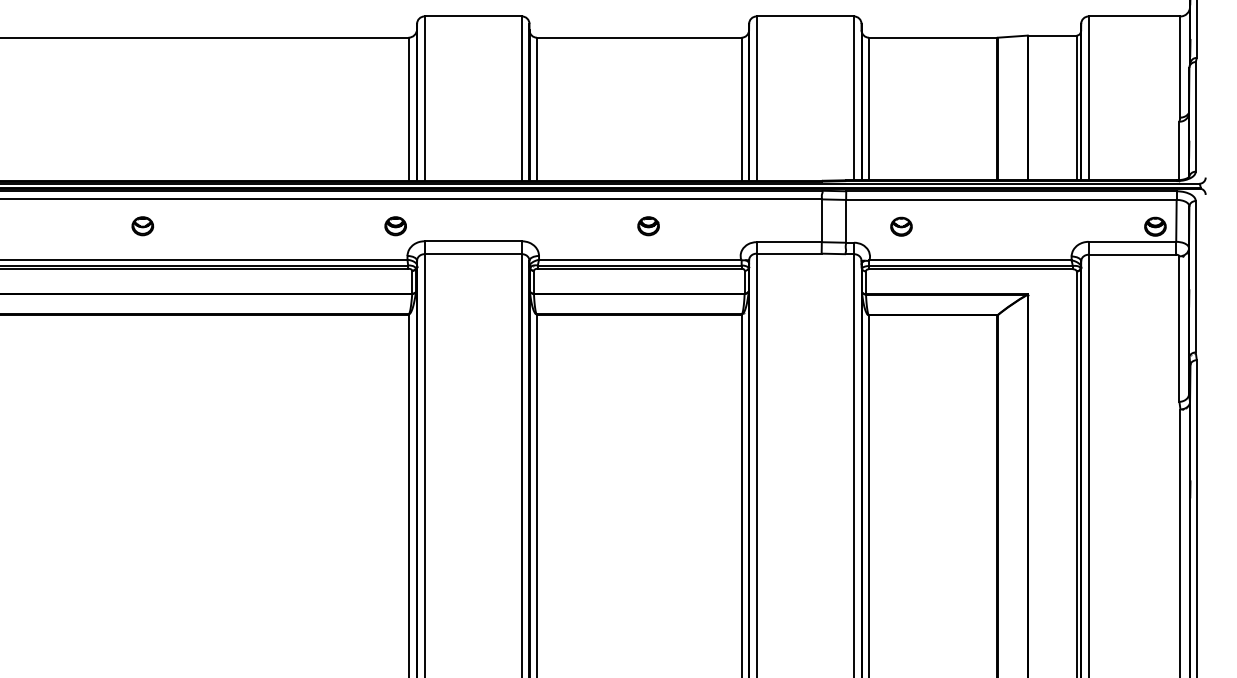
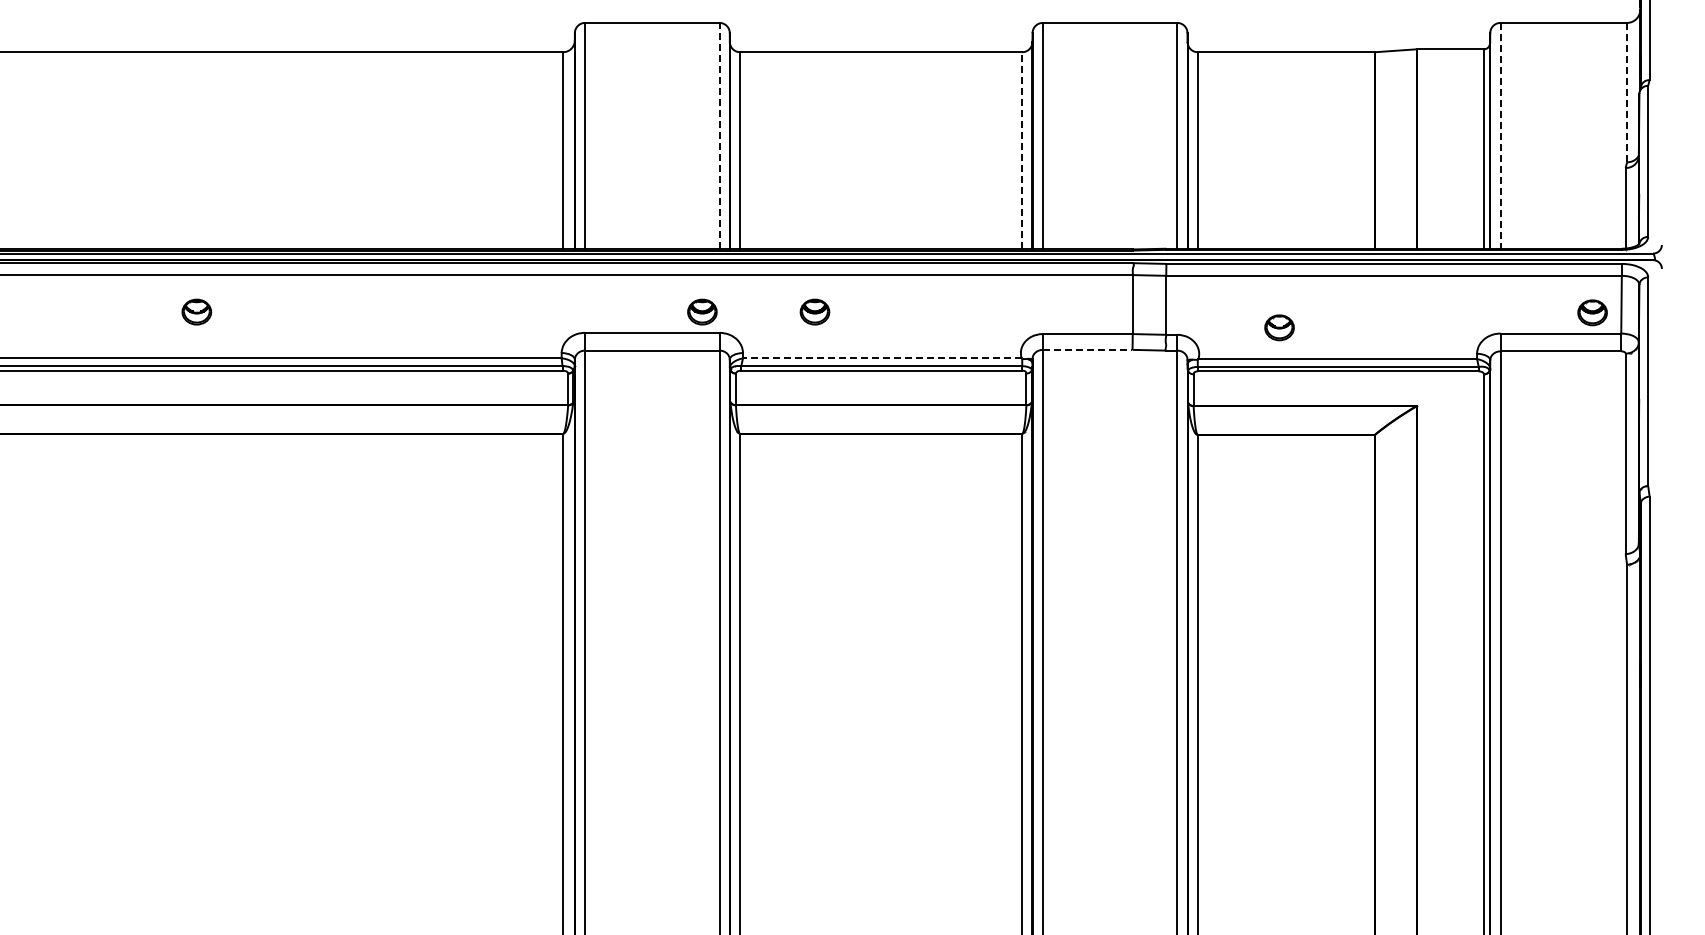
line: (1180, 66) -> (1627, 92), solid -> dashed
line: (522, 98) -> (719, 135), solid -> dashed
line: (1088, 98) -> (1500, 135), solid -> dashed
line: (741, 109) -> (1022, 150), solid -> dashed
part: (395, 225) -> (702, 311), moved
part: (648, 225) -> (814, 311), moved
part: (901, 226) -> (1279, 327), moved
line: (788, 253) -> (1087, 349), solid -> dashed
line: (639, 259) -> (881, 358), solid -> dashed

